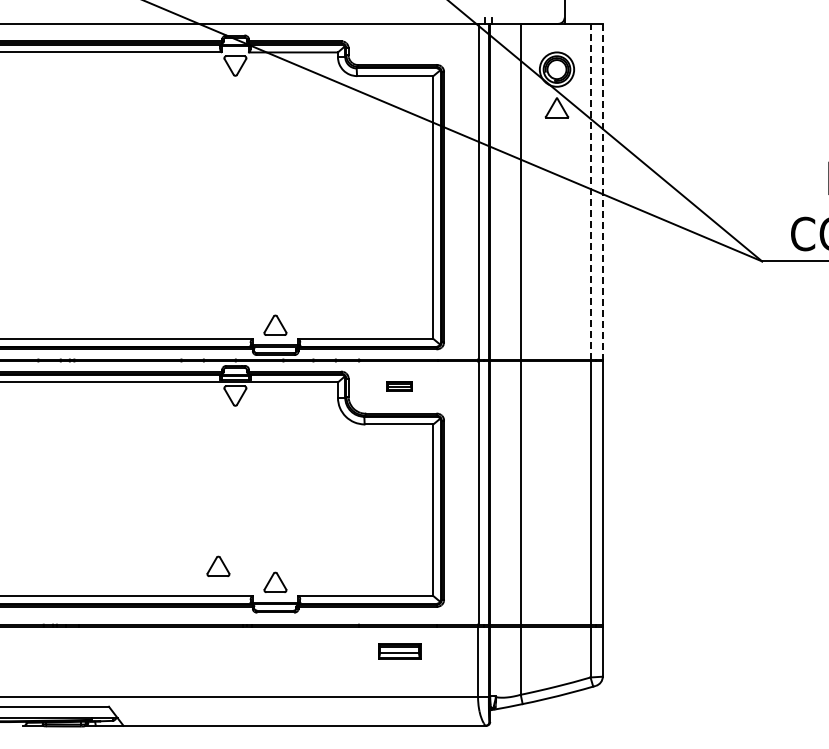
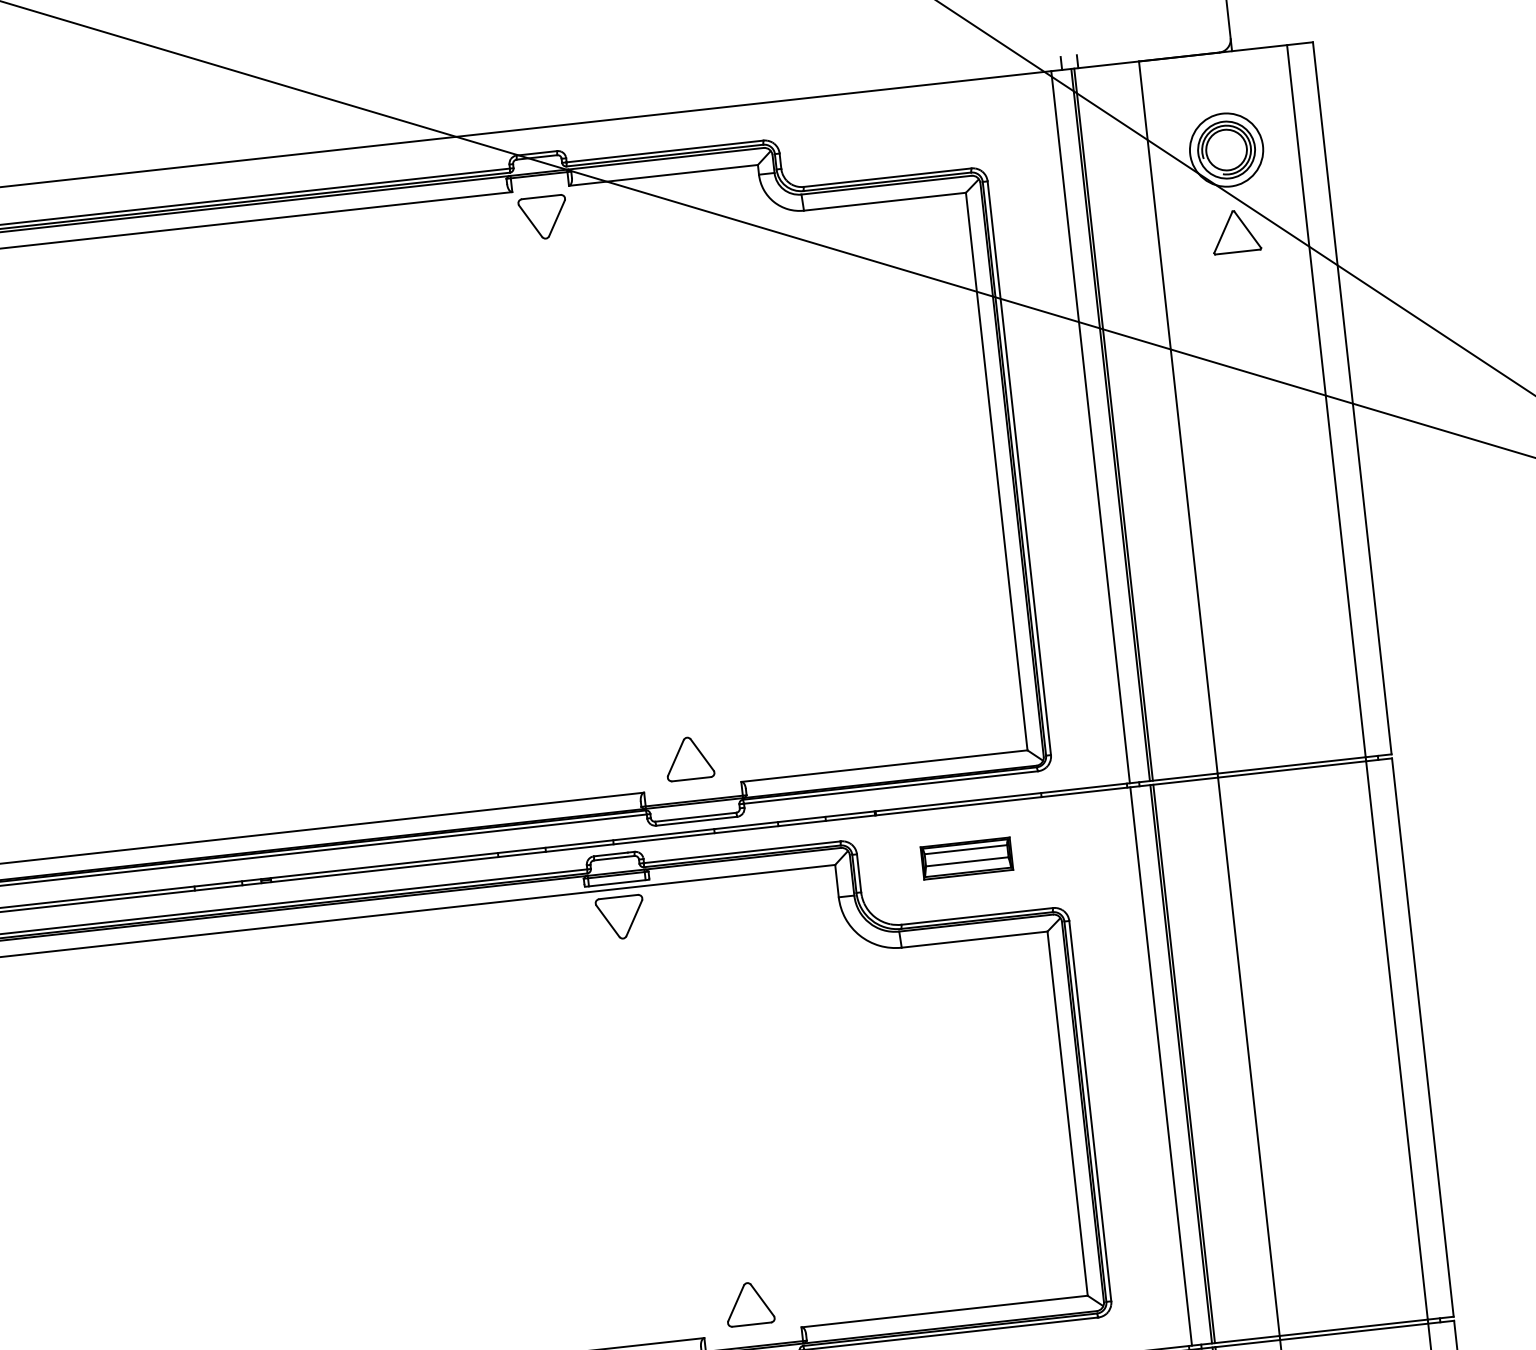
line: (590, 191) -> (1326, 400), dashed -> solid
line: (602, 191) -> (1351, 397), dashed -> solid
part: (399, 386) -> (966, 859), size x1.67
part: (218, 565) -> (624, 1281), removed

